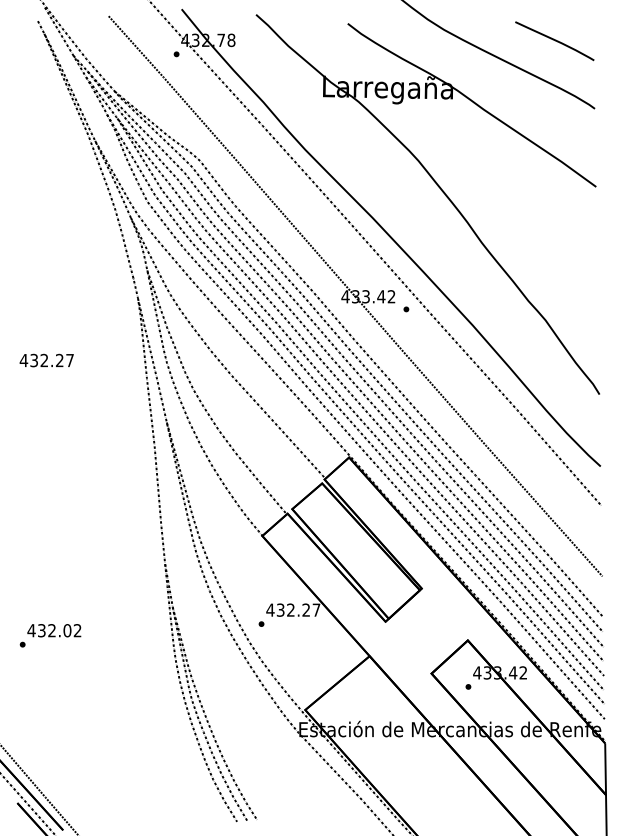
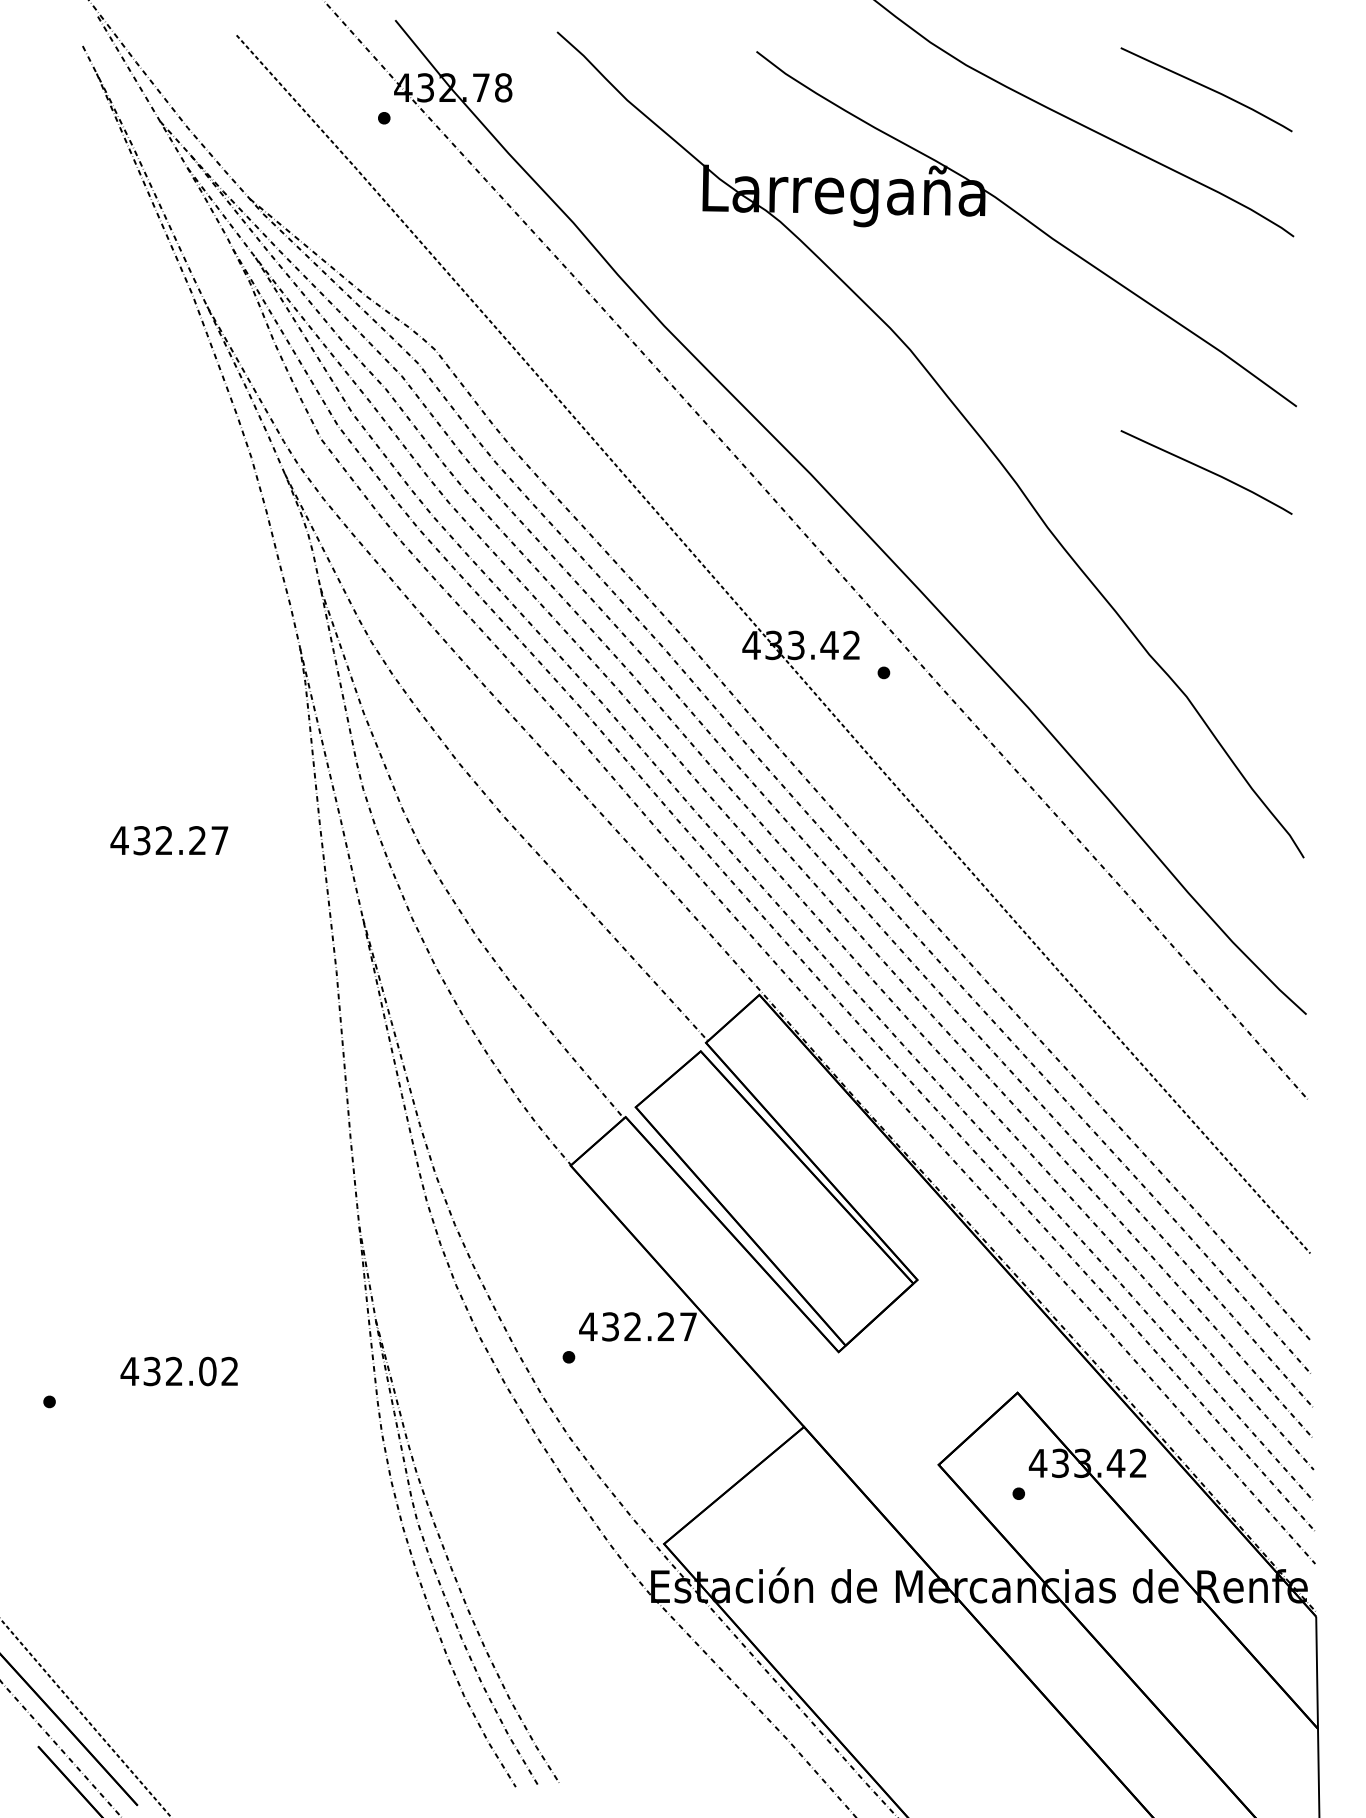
curve: (554, 216) -> (1205, 470), added
text: (46, 360) -> (168, 840), moved
text: (54, 630) -> (179, 1371), moved

